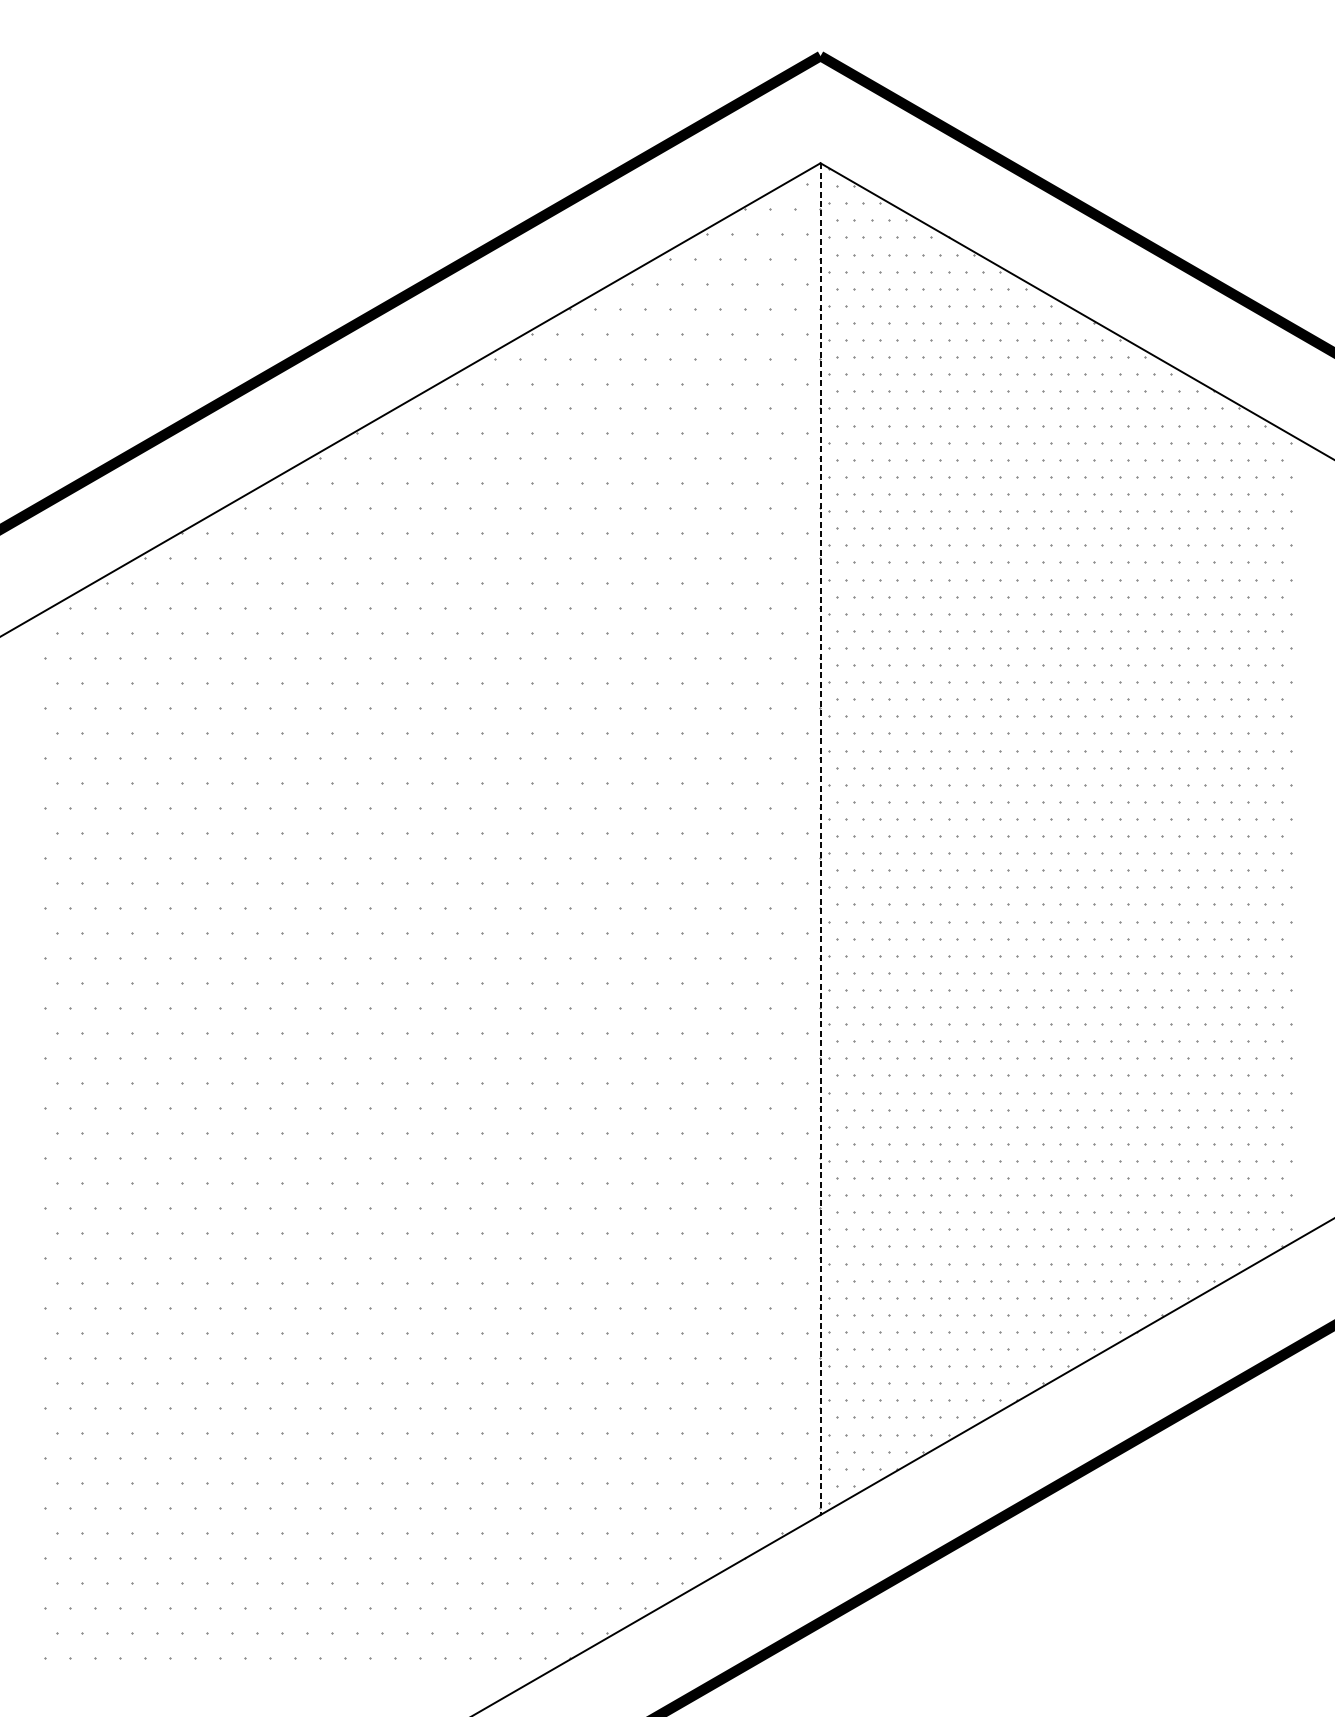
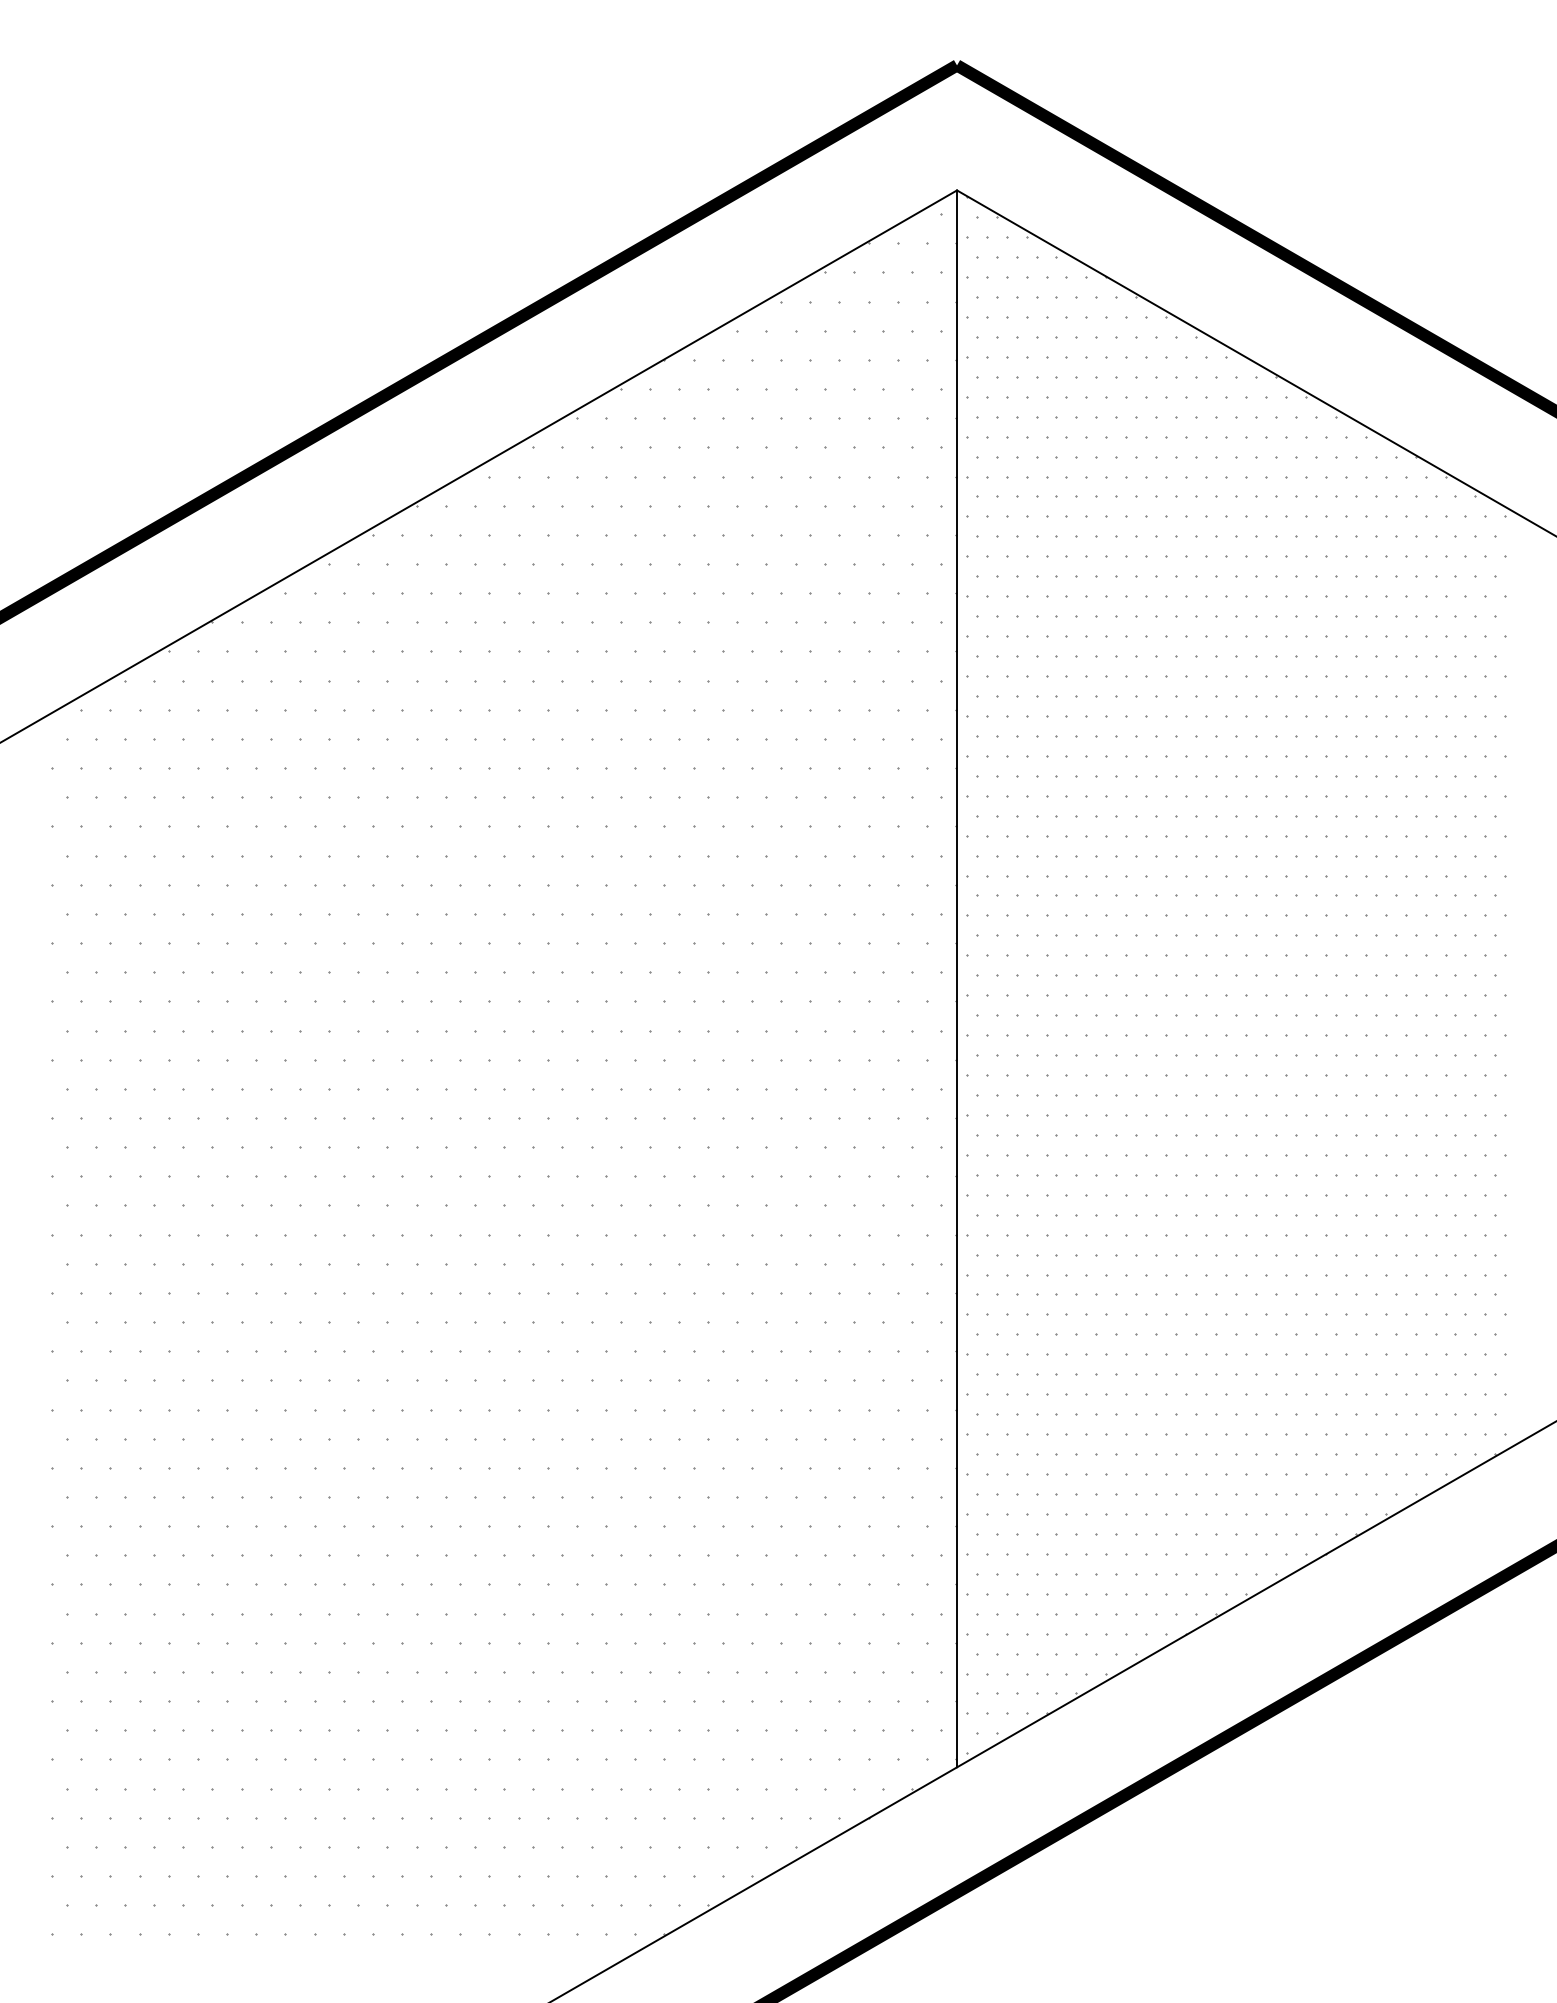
line: (820, 839) -> (957, 979), dashed -> solid

